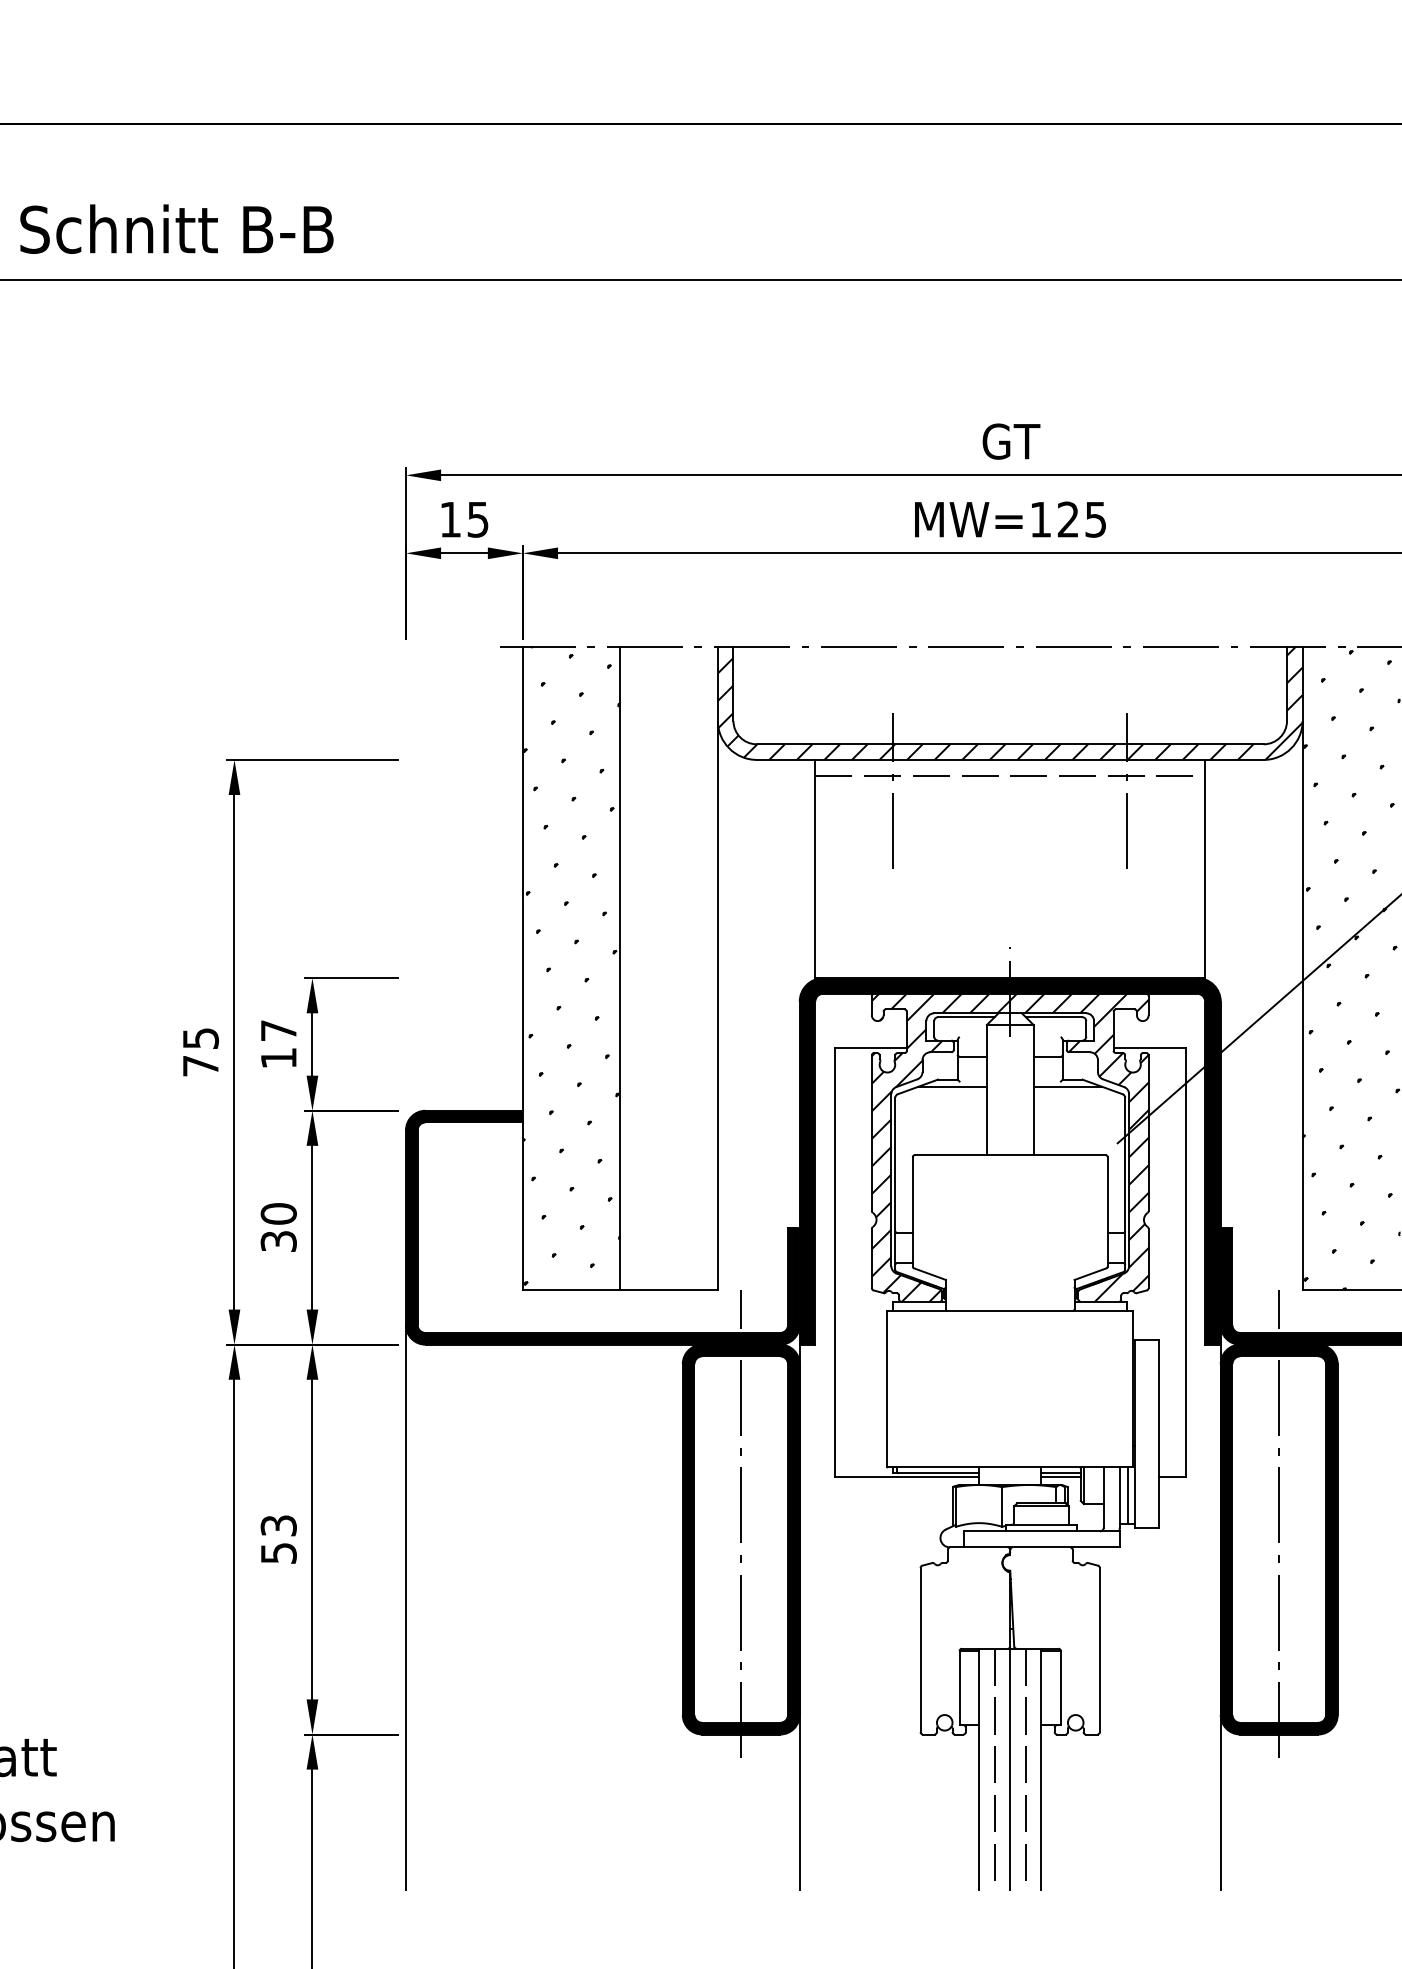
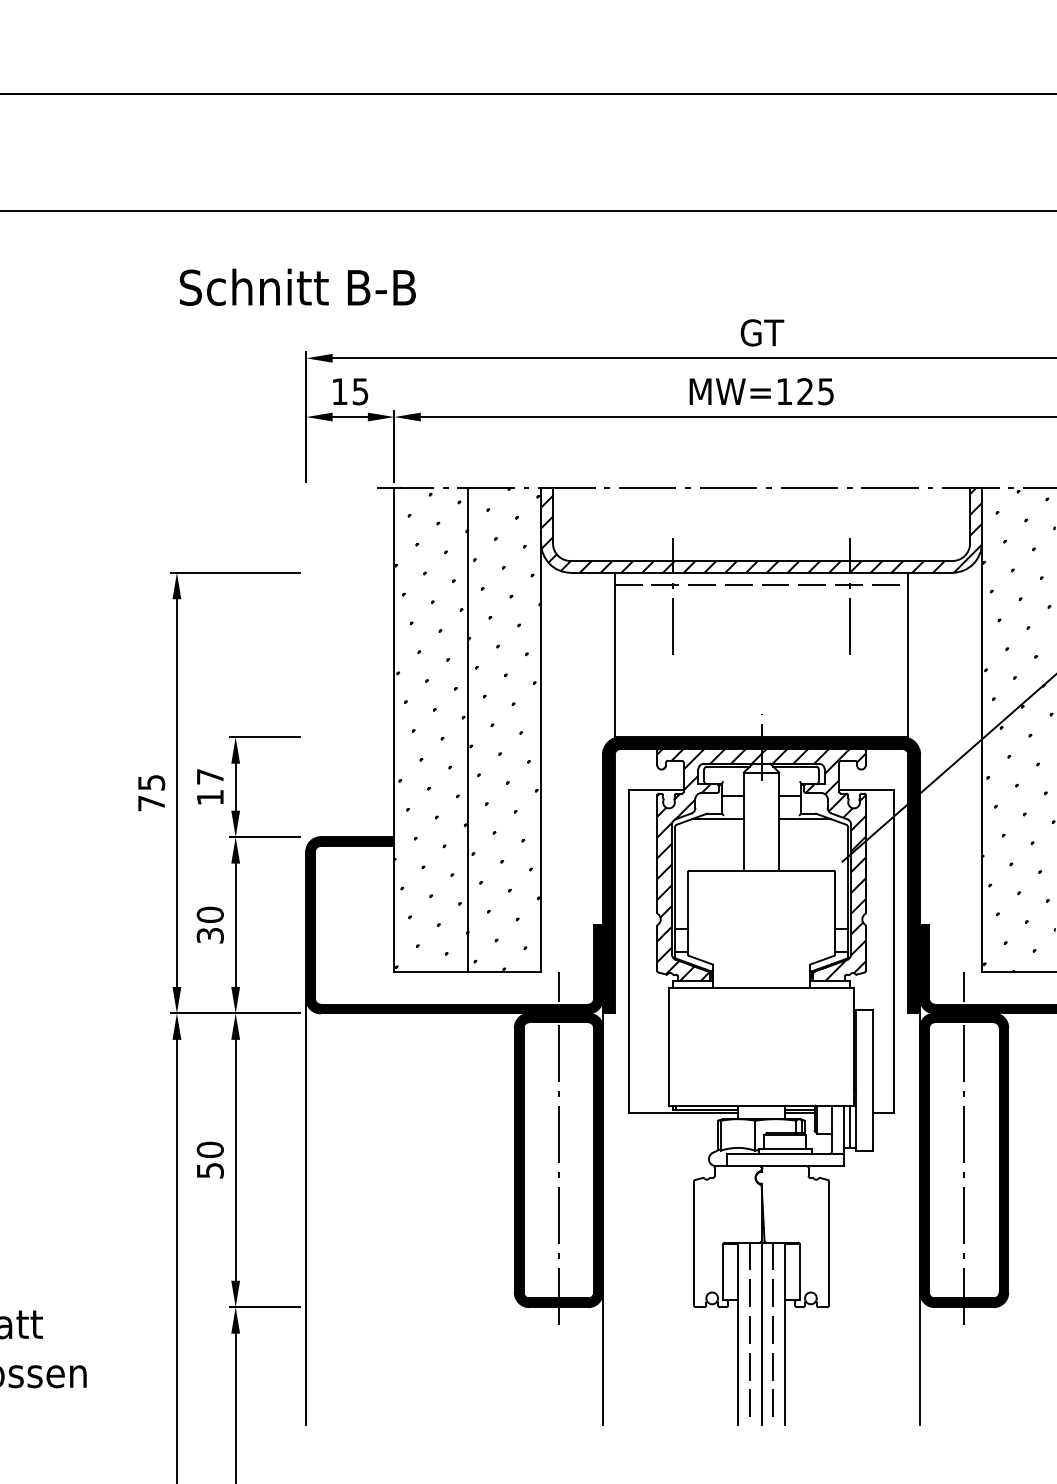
text: (176, 228) -> (297, 286), moved
hatch: (668, 967) -> (504, 729), added
text: (278, 1525) -> (210, 1149), 53 -> 50

